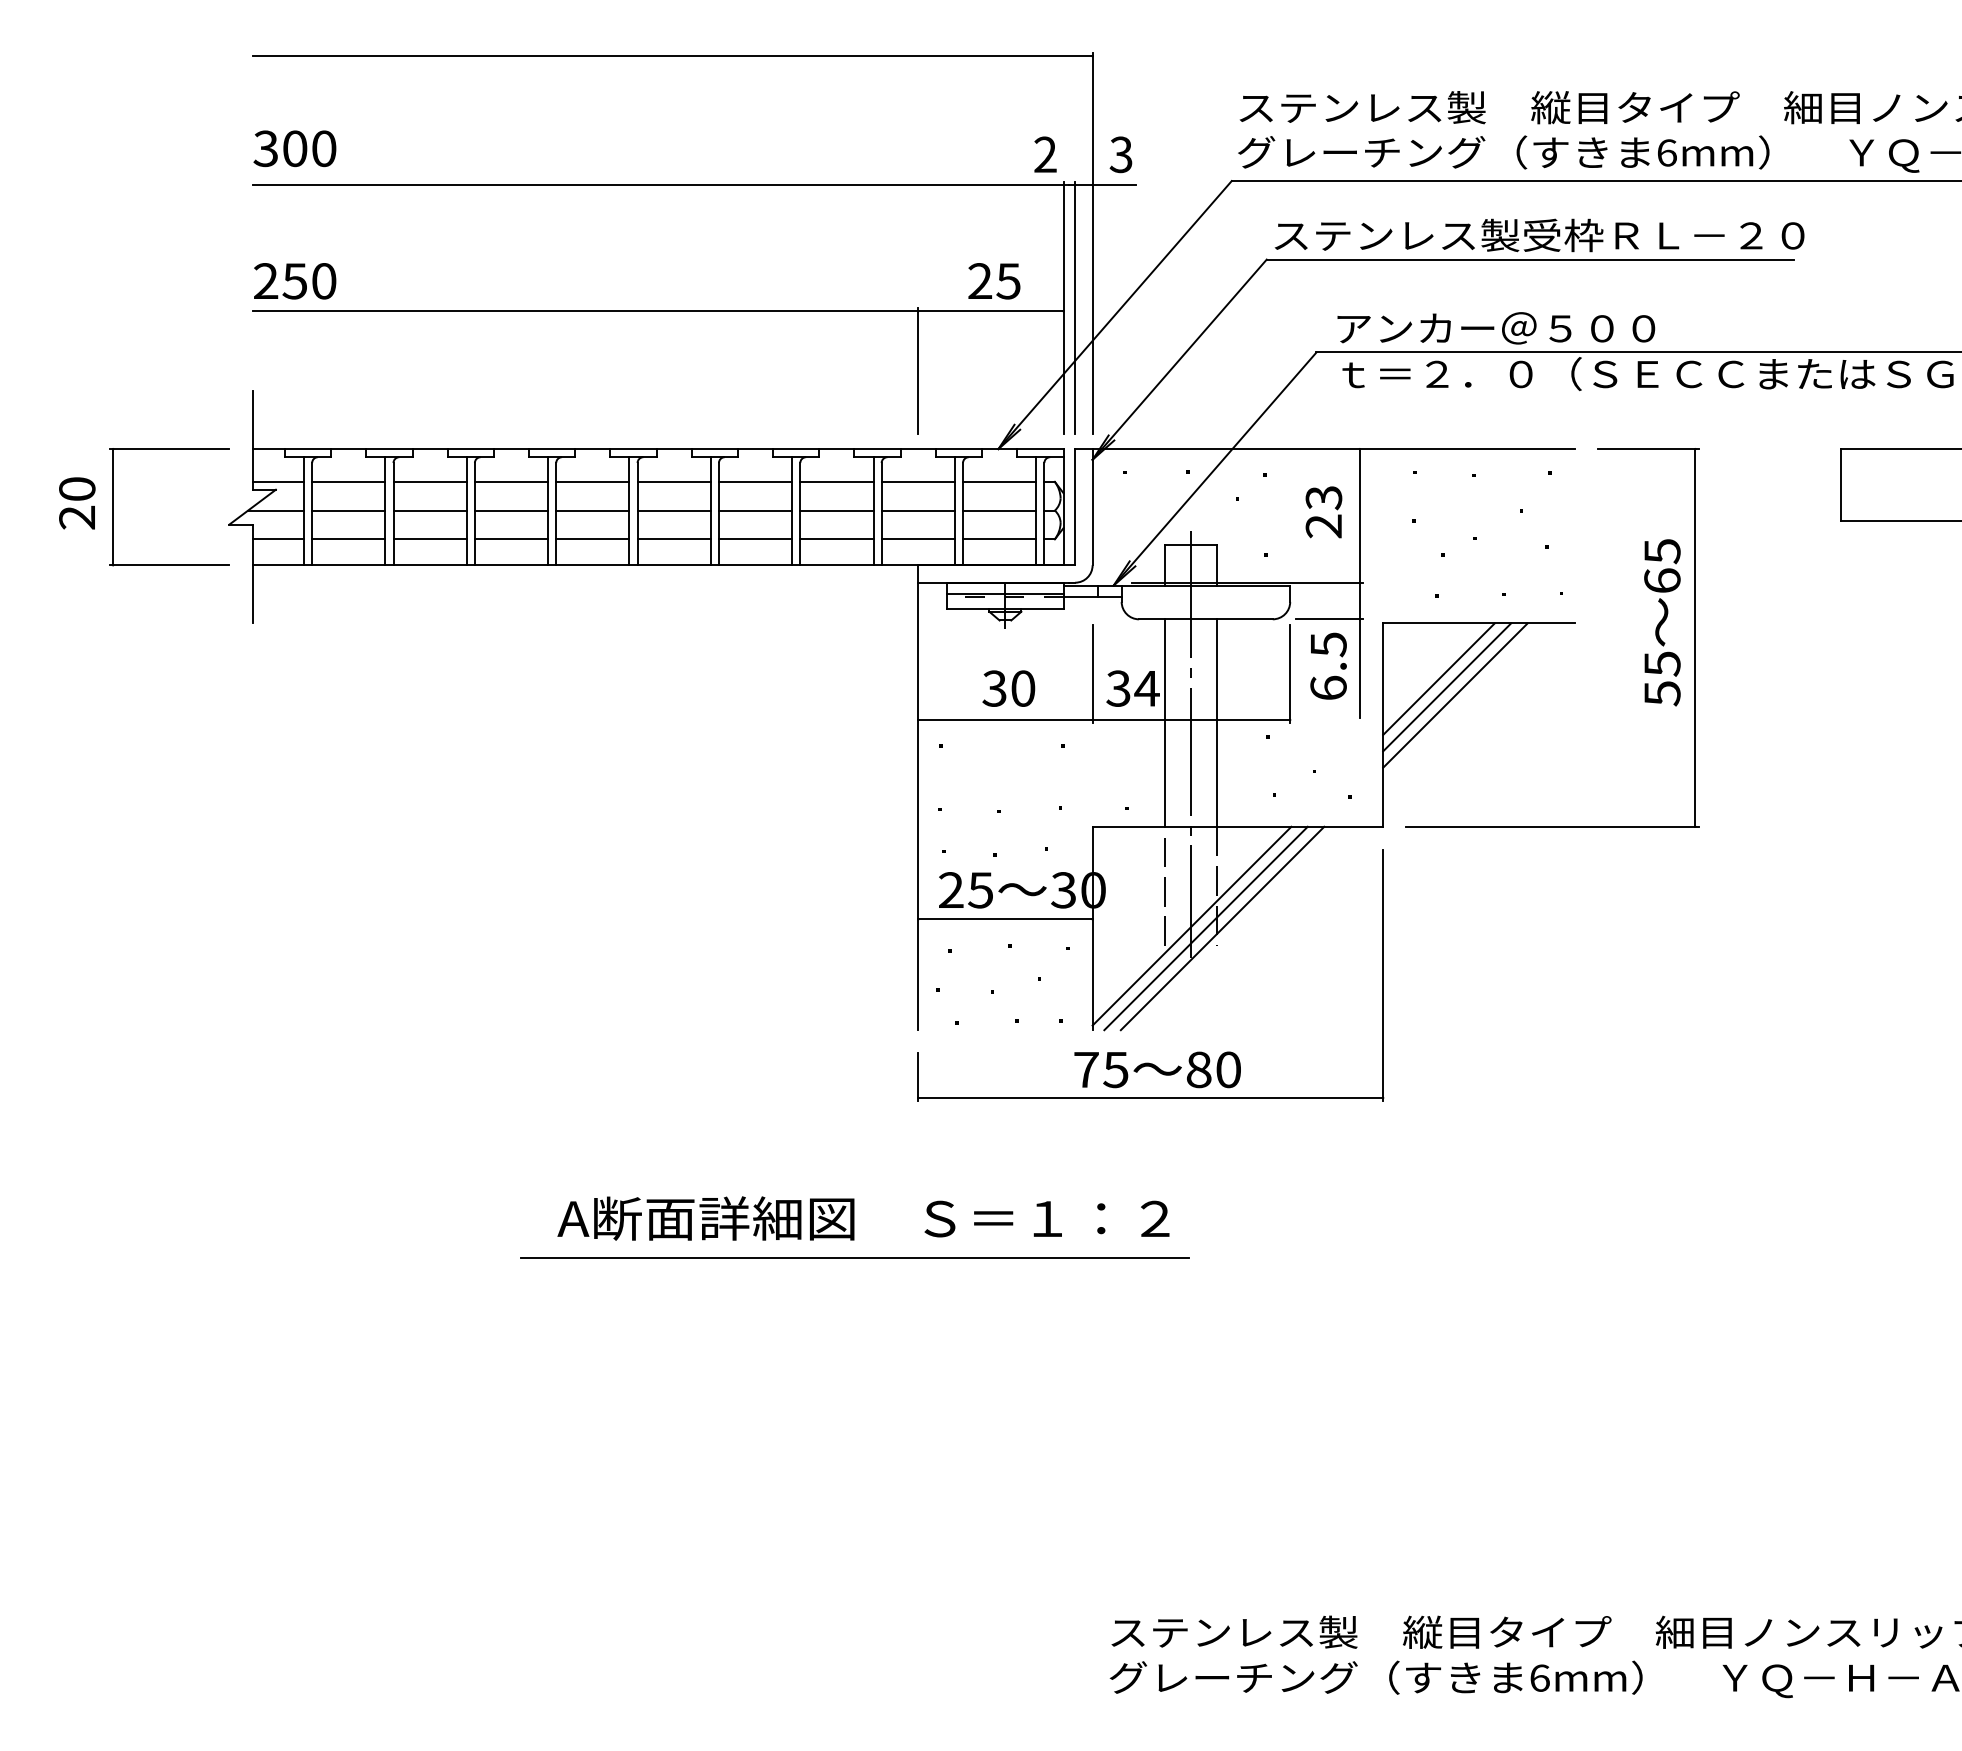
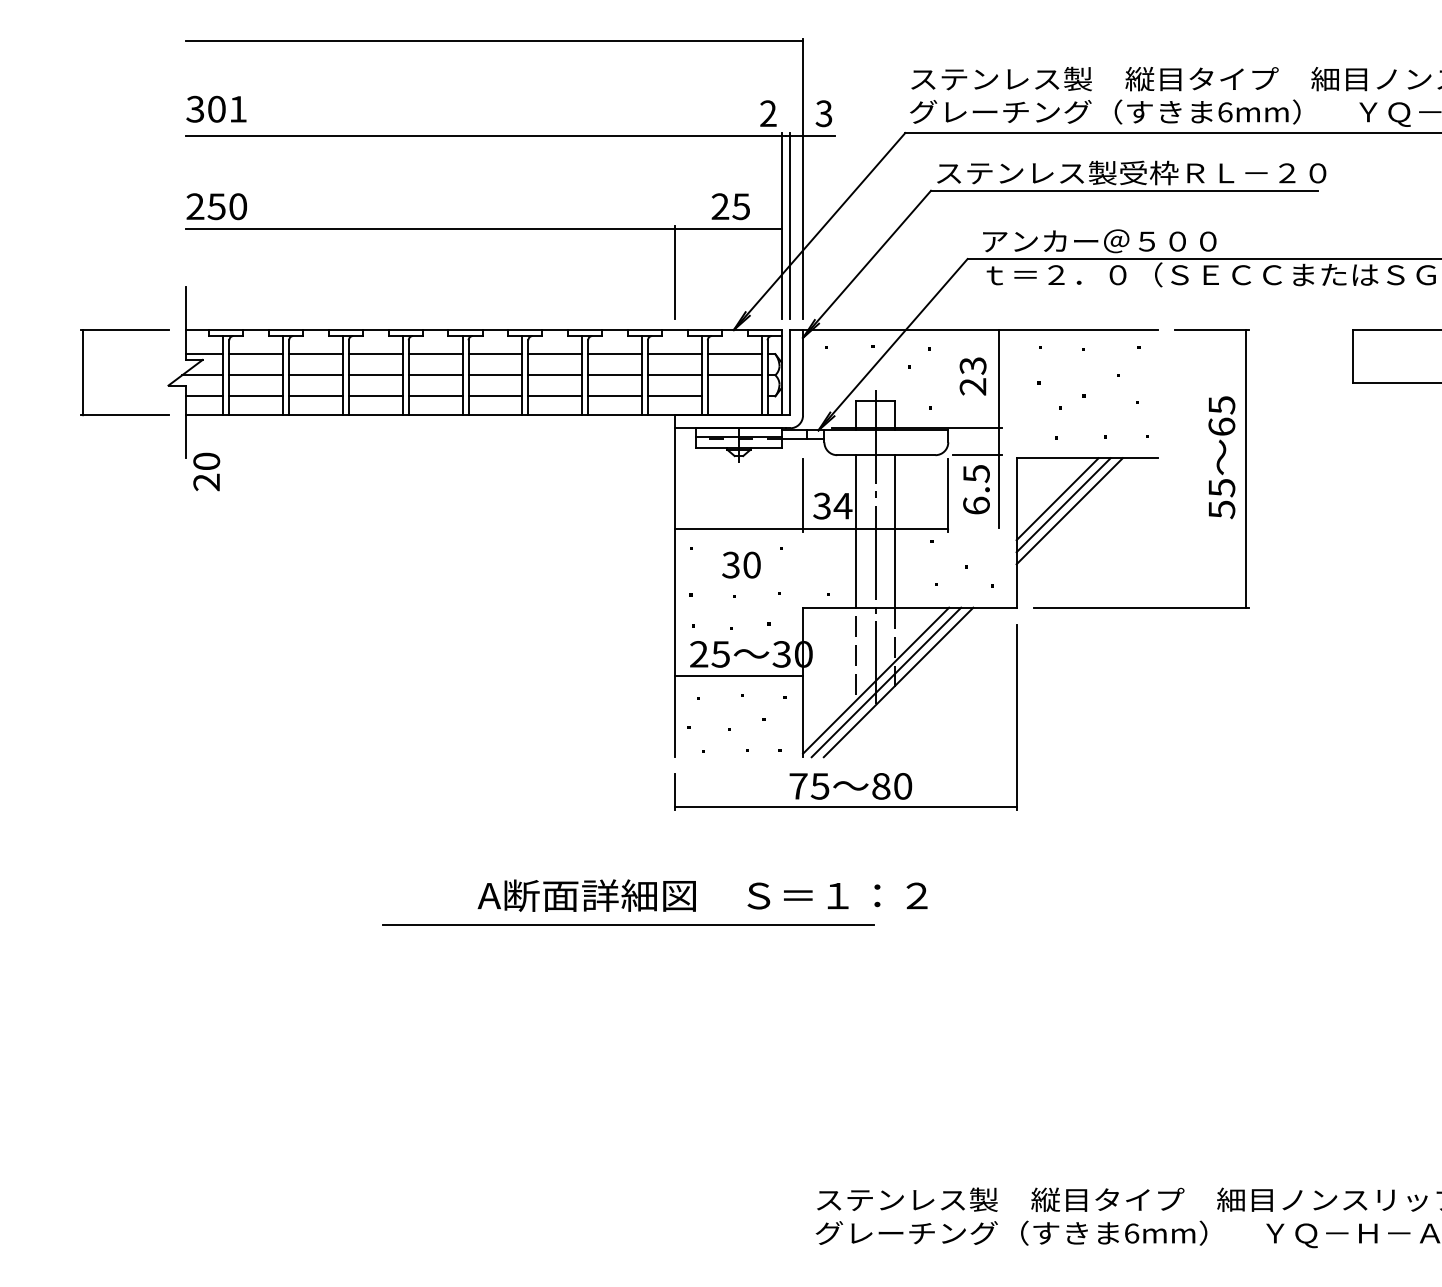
text: (324, 147) -> (238, 108), 300 -> 301
text: (77, 502) -> (206, 471), moved
line: (999, 539) -> (734, 396), removed
text: (1008, 687) -> (741, 564), moved
text: (863, 1218) -> (702, 895), moved

